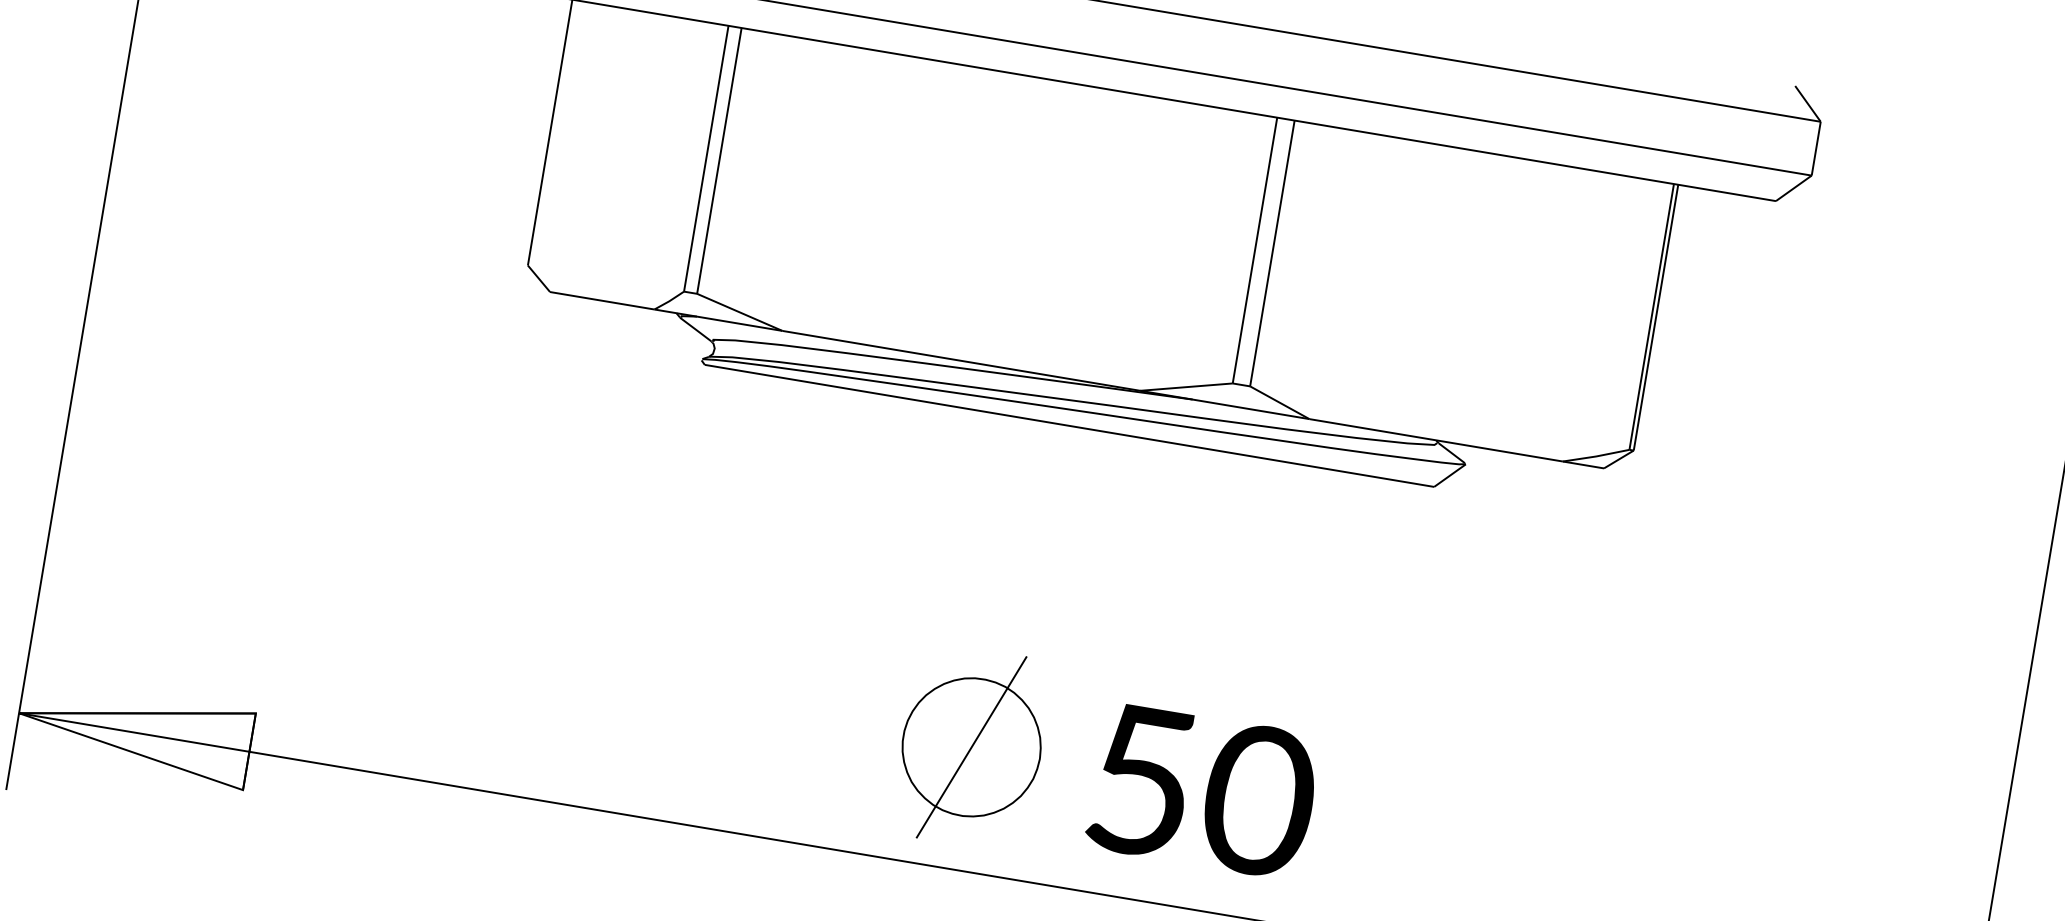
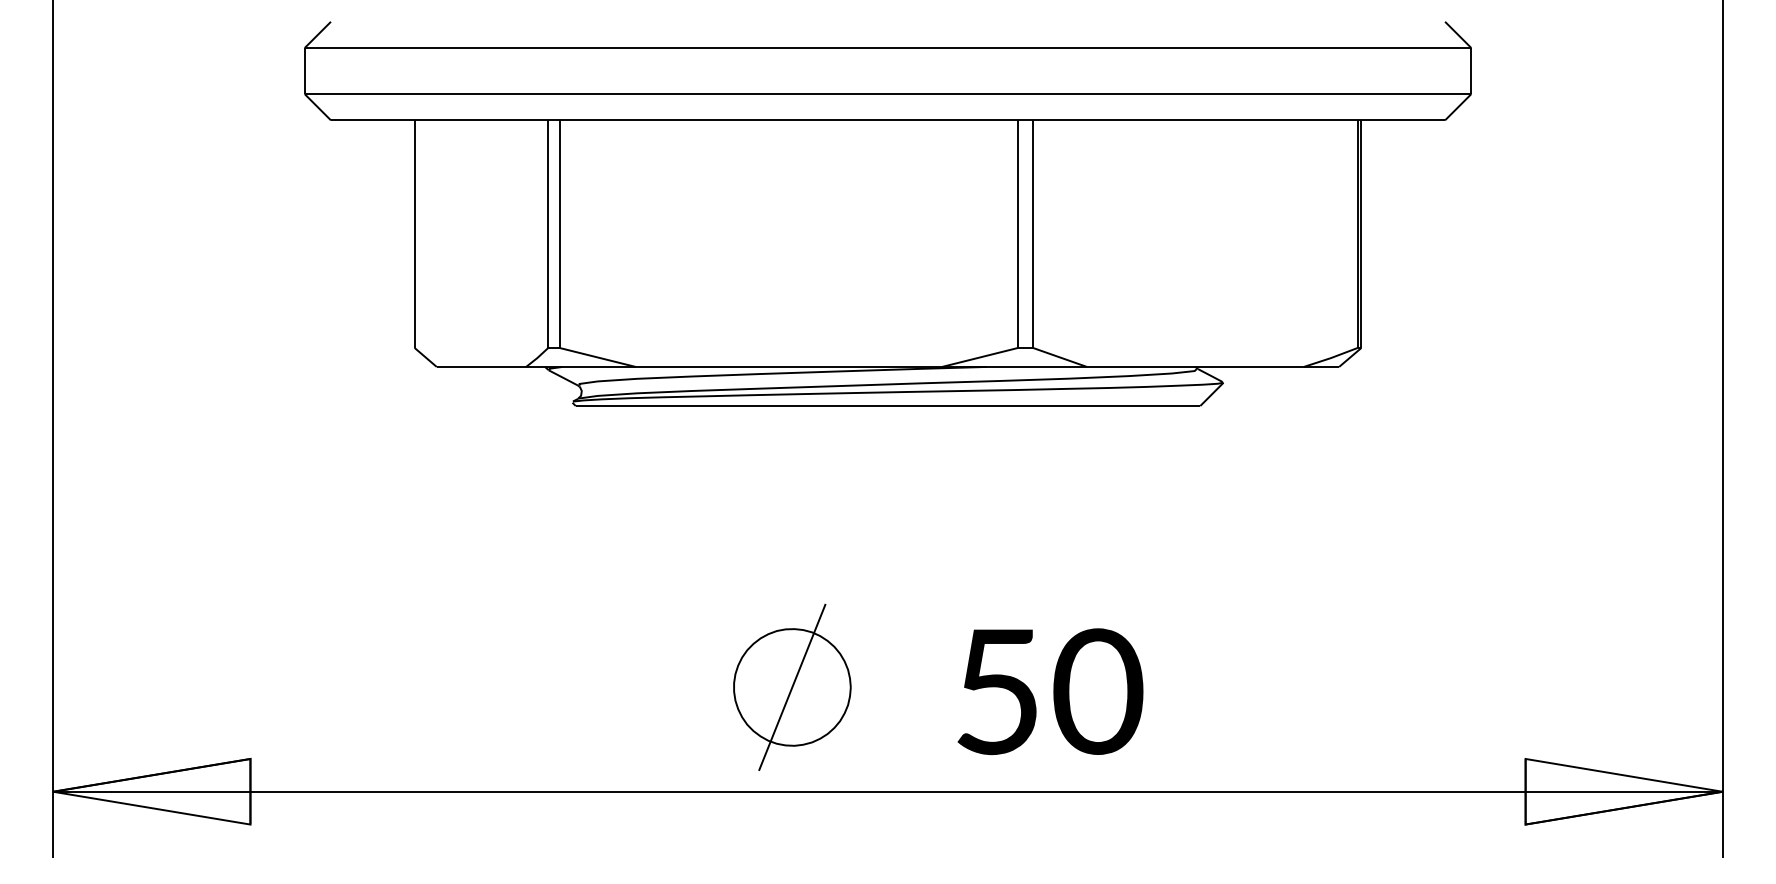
part: (972, 746) -> (792, 686), moved

